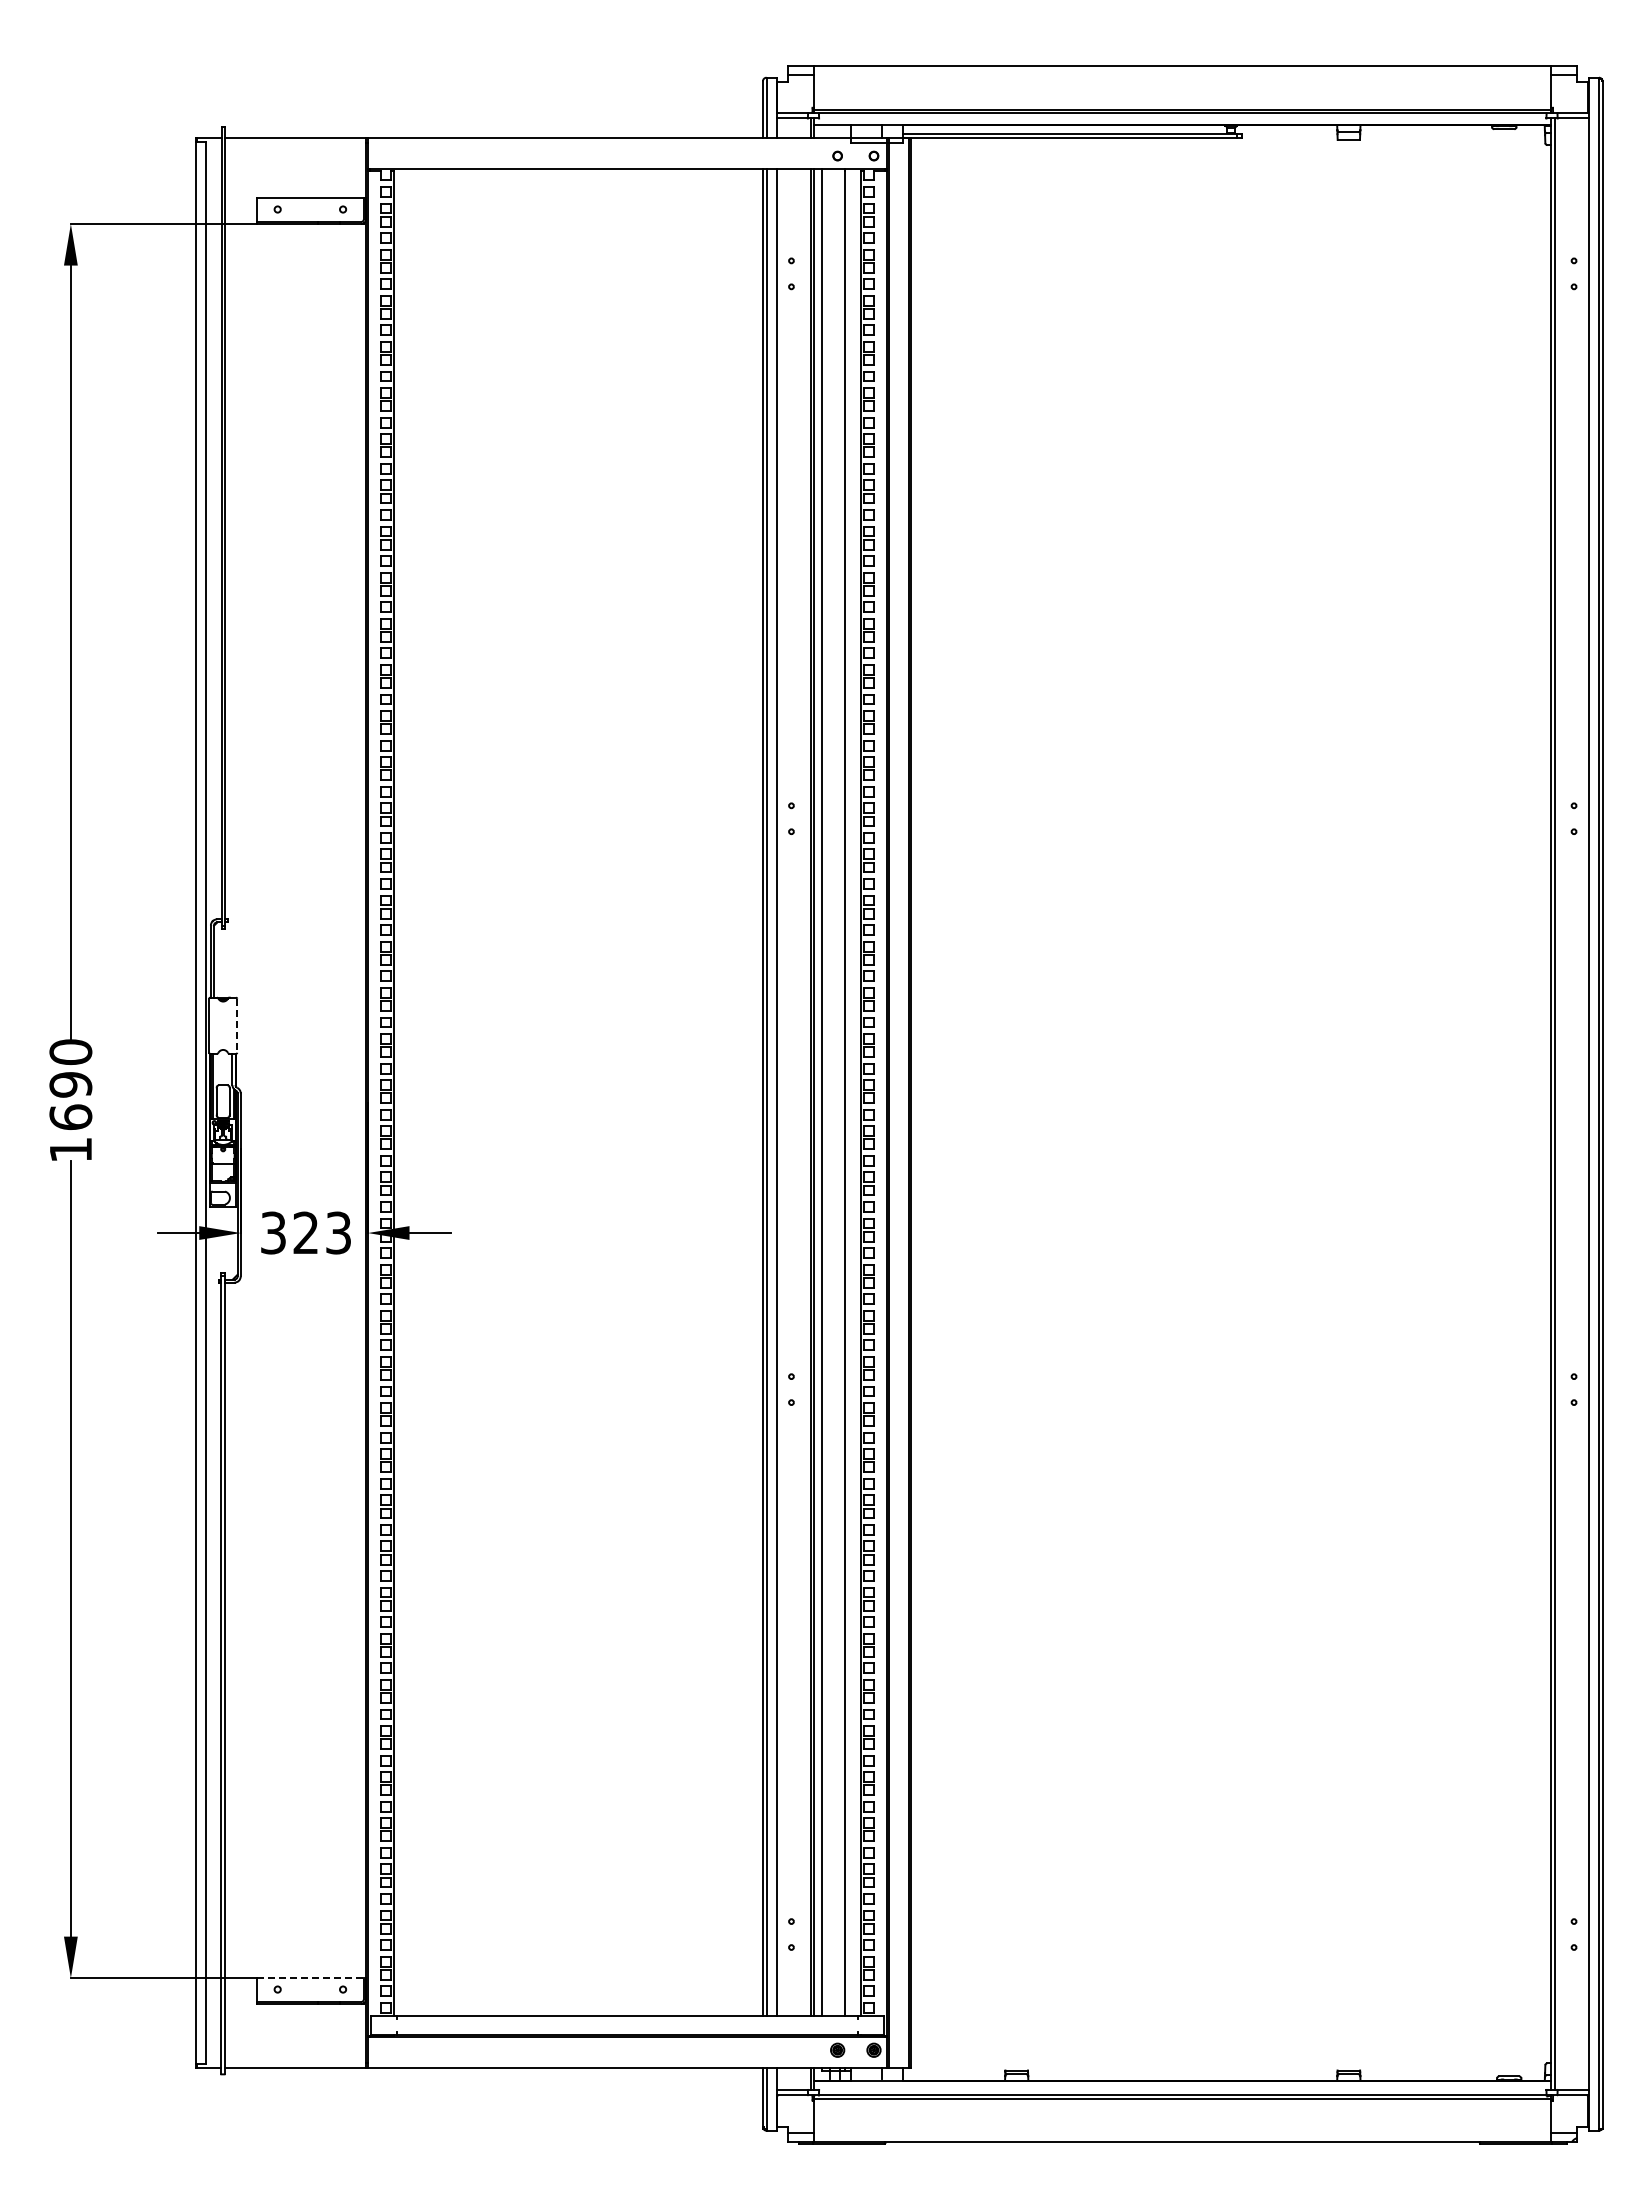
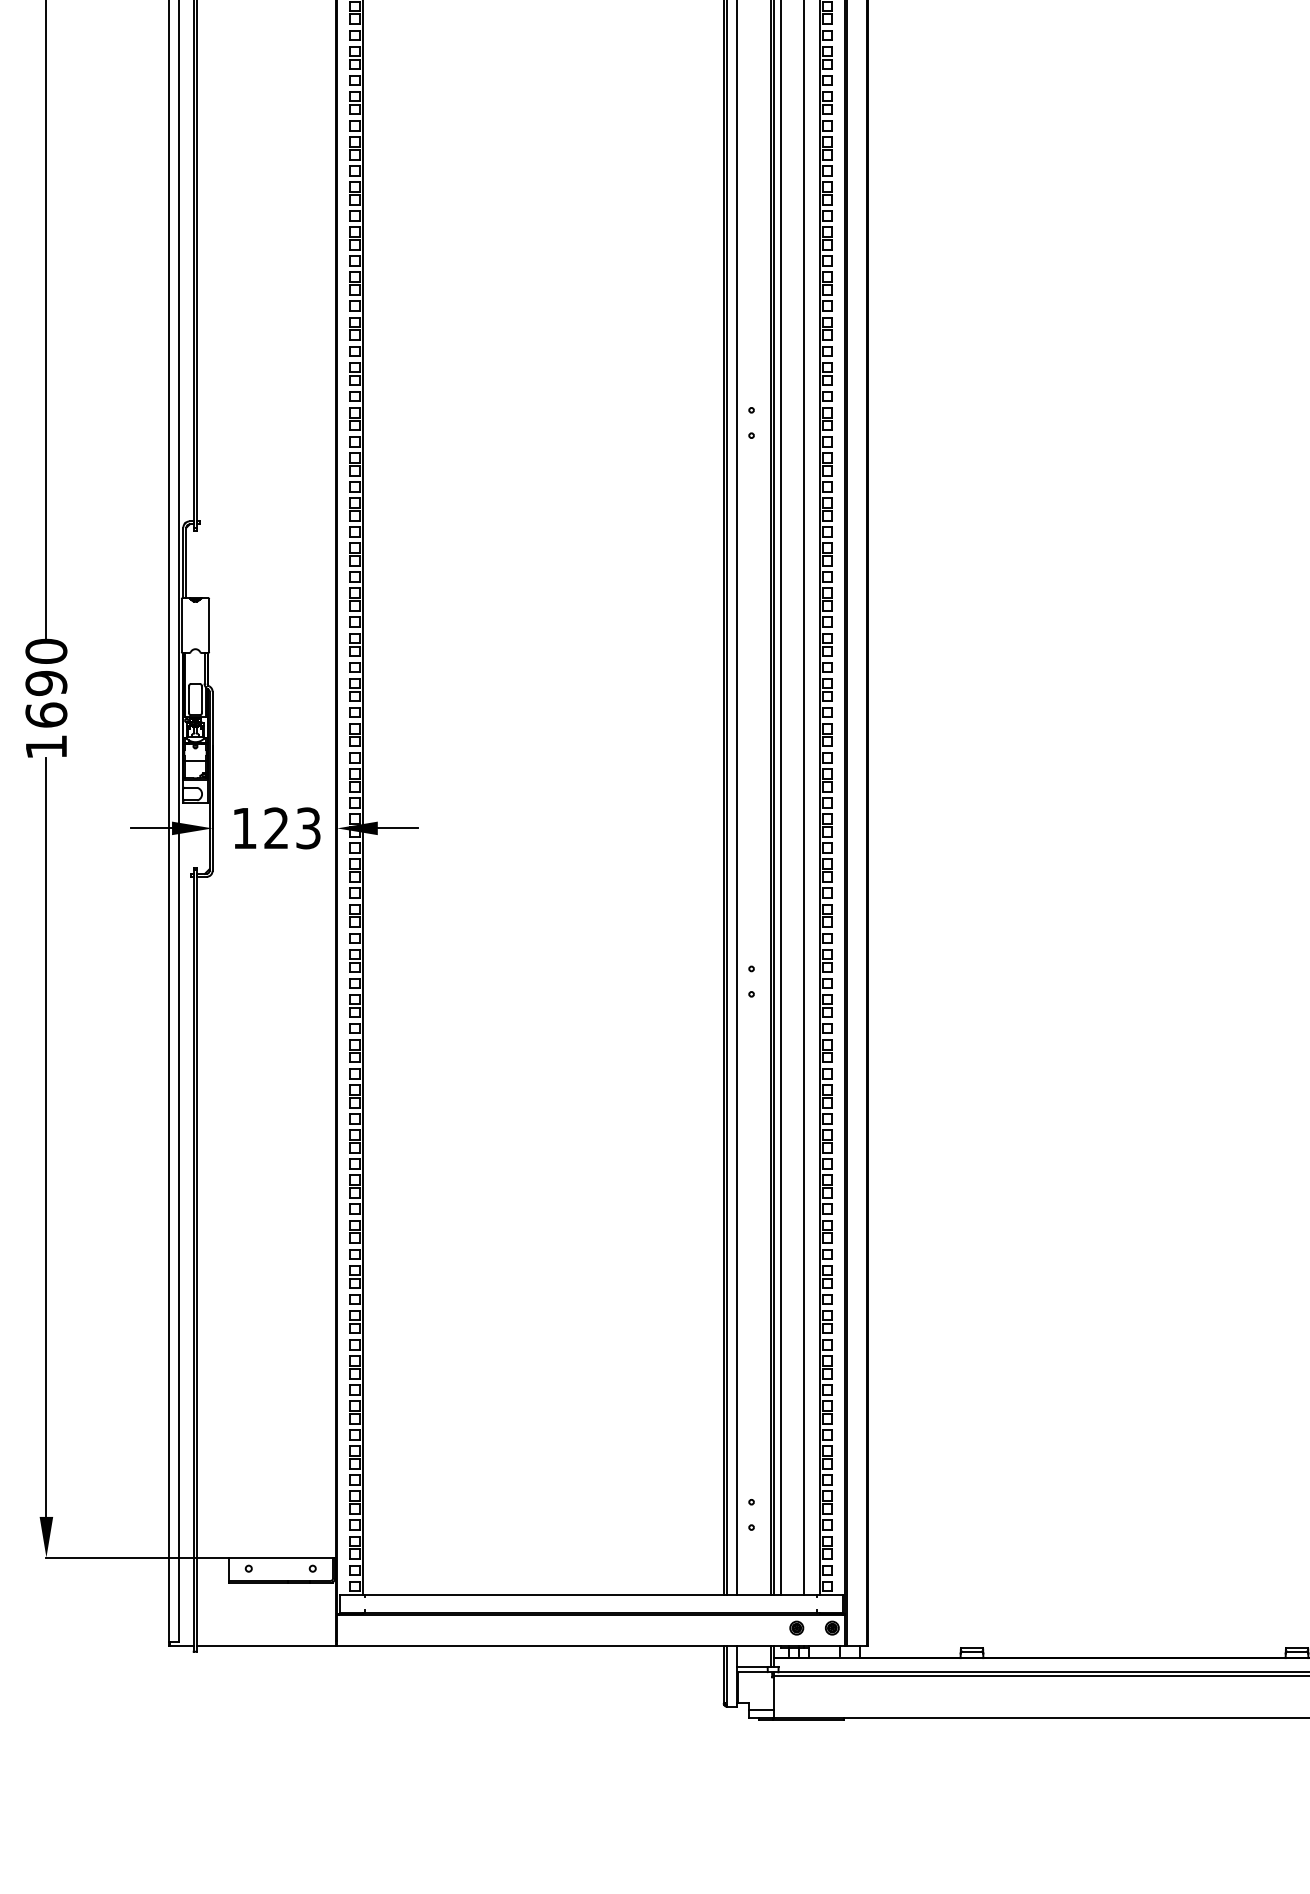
line: (237, 1025) -> (209, 625), dashed -> solid
text: (273, 1232) -> (244, 827), 323 -> 123
line: (311, 1978) -> (281, 1557), dashed -> solid

